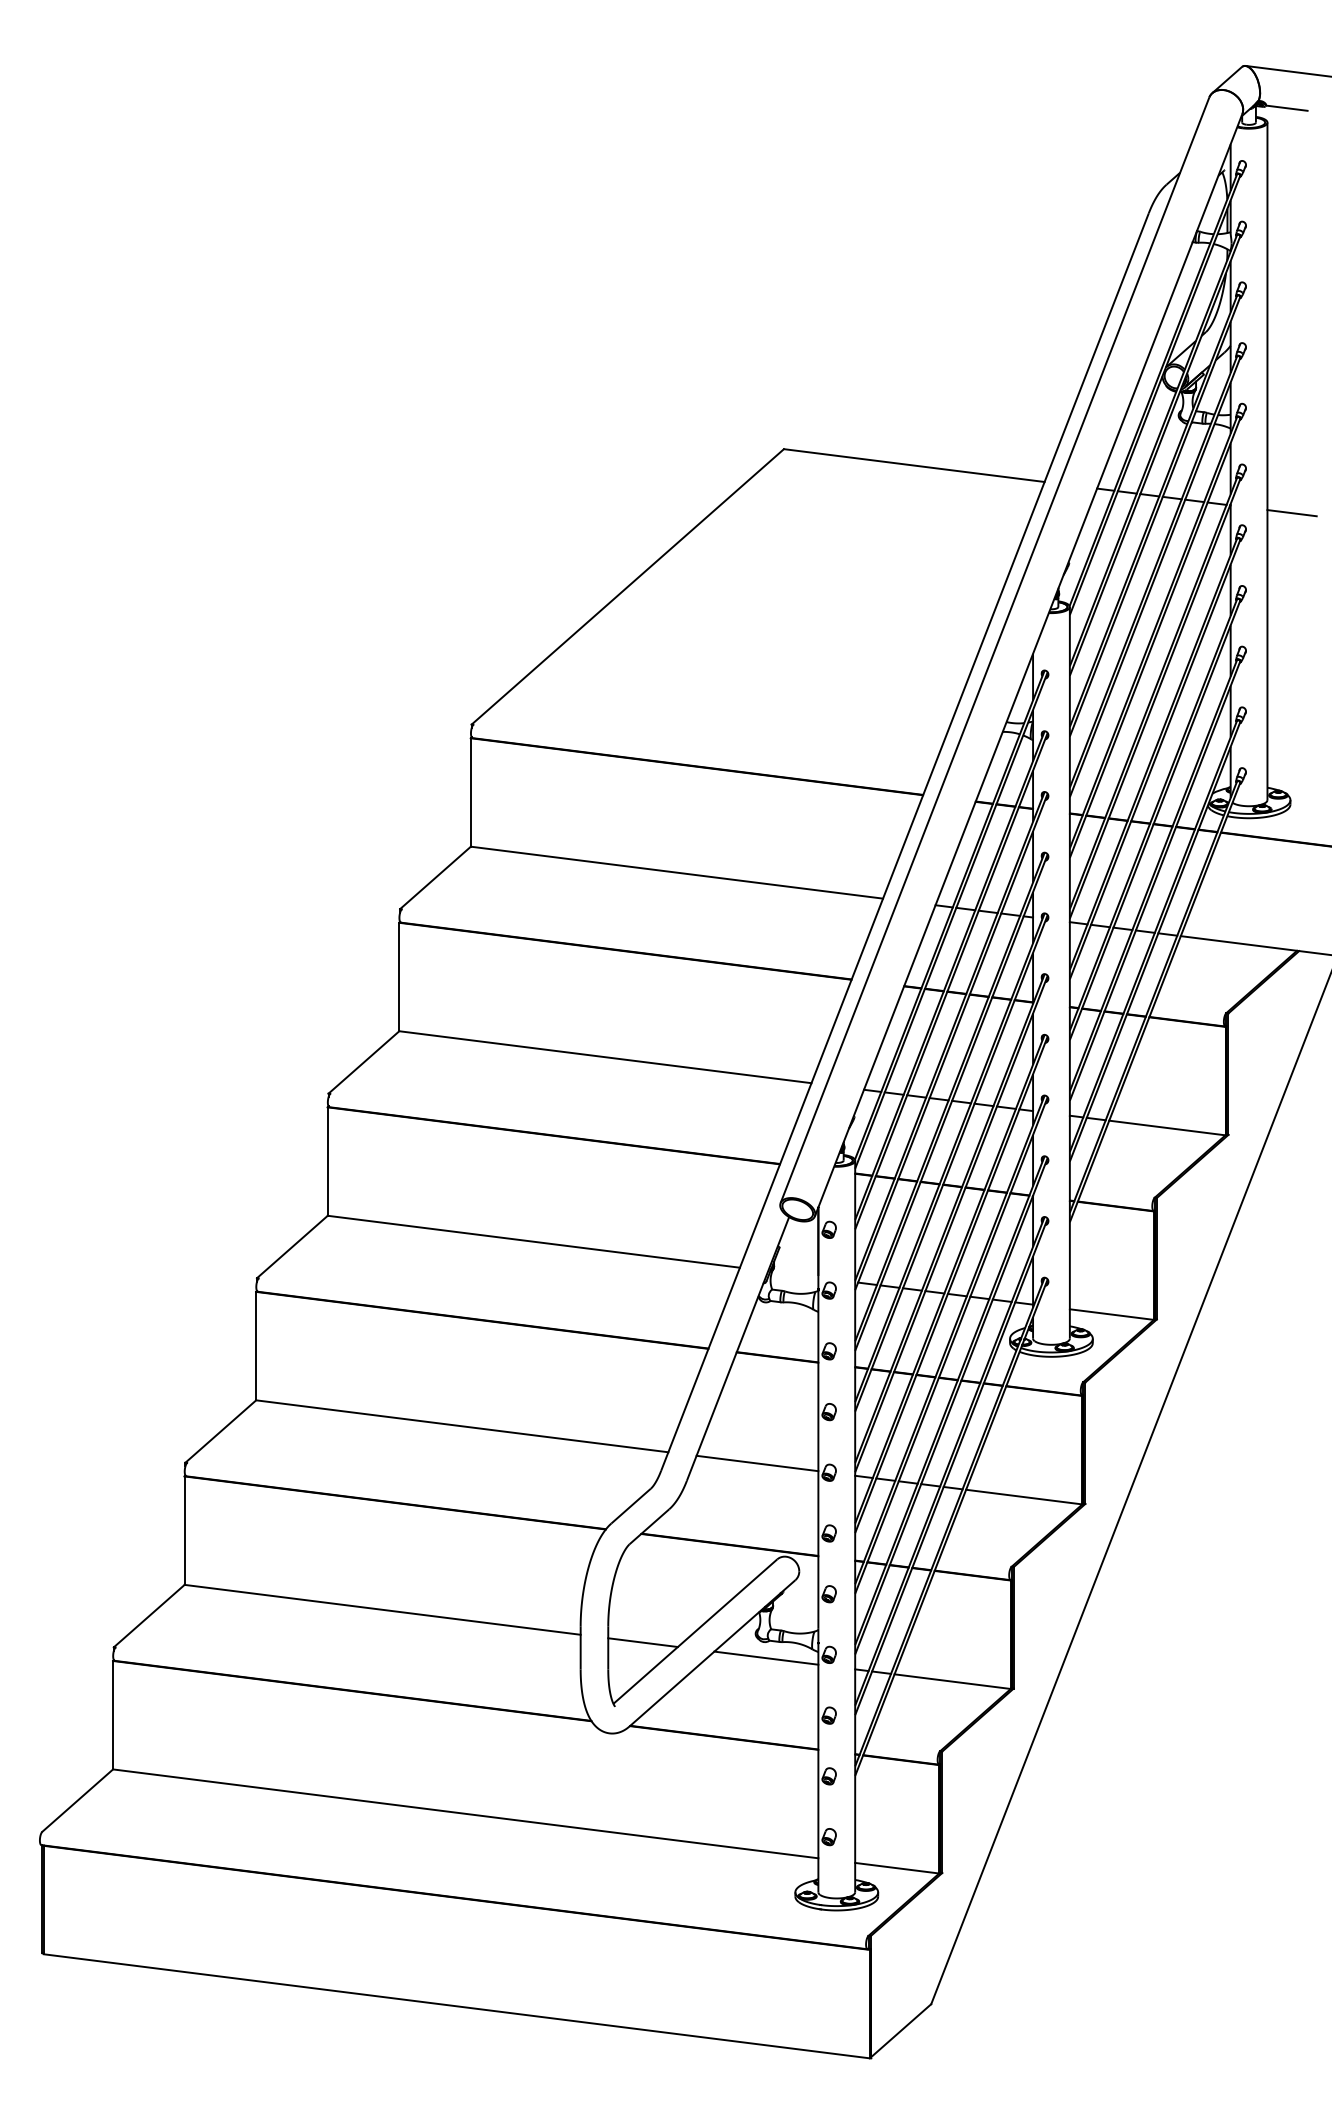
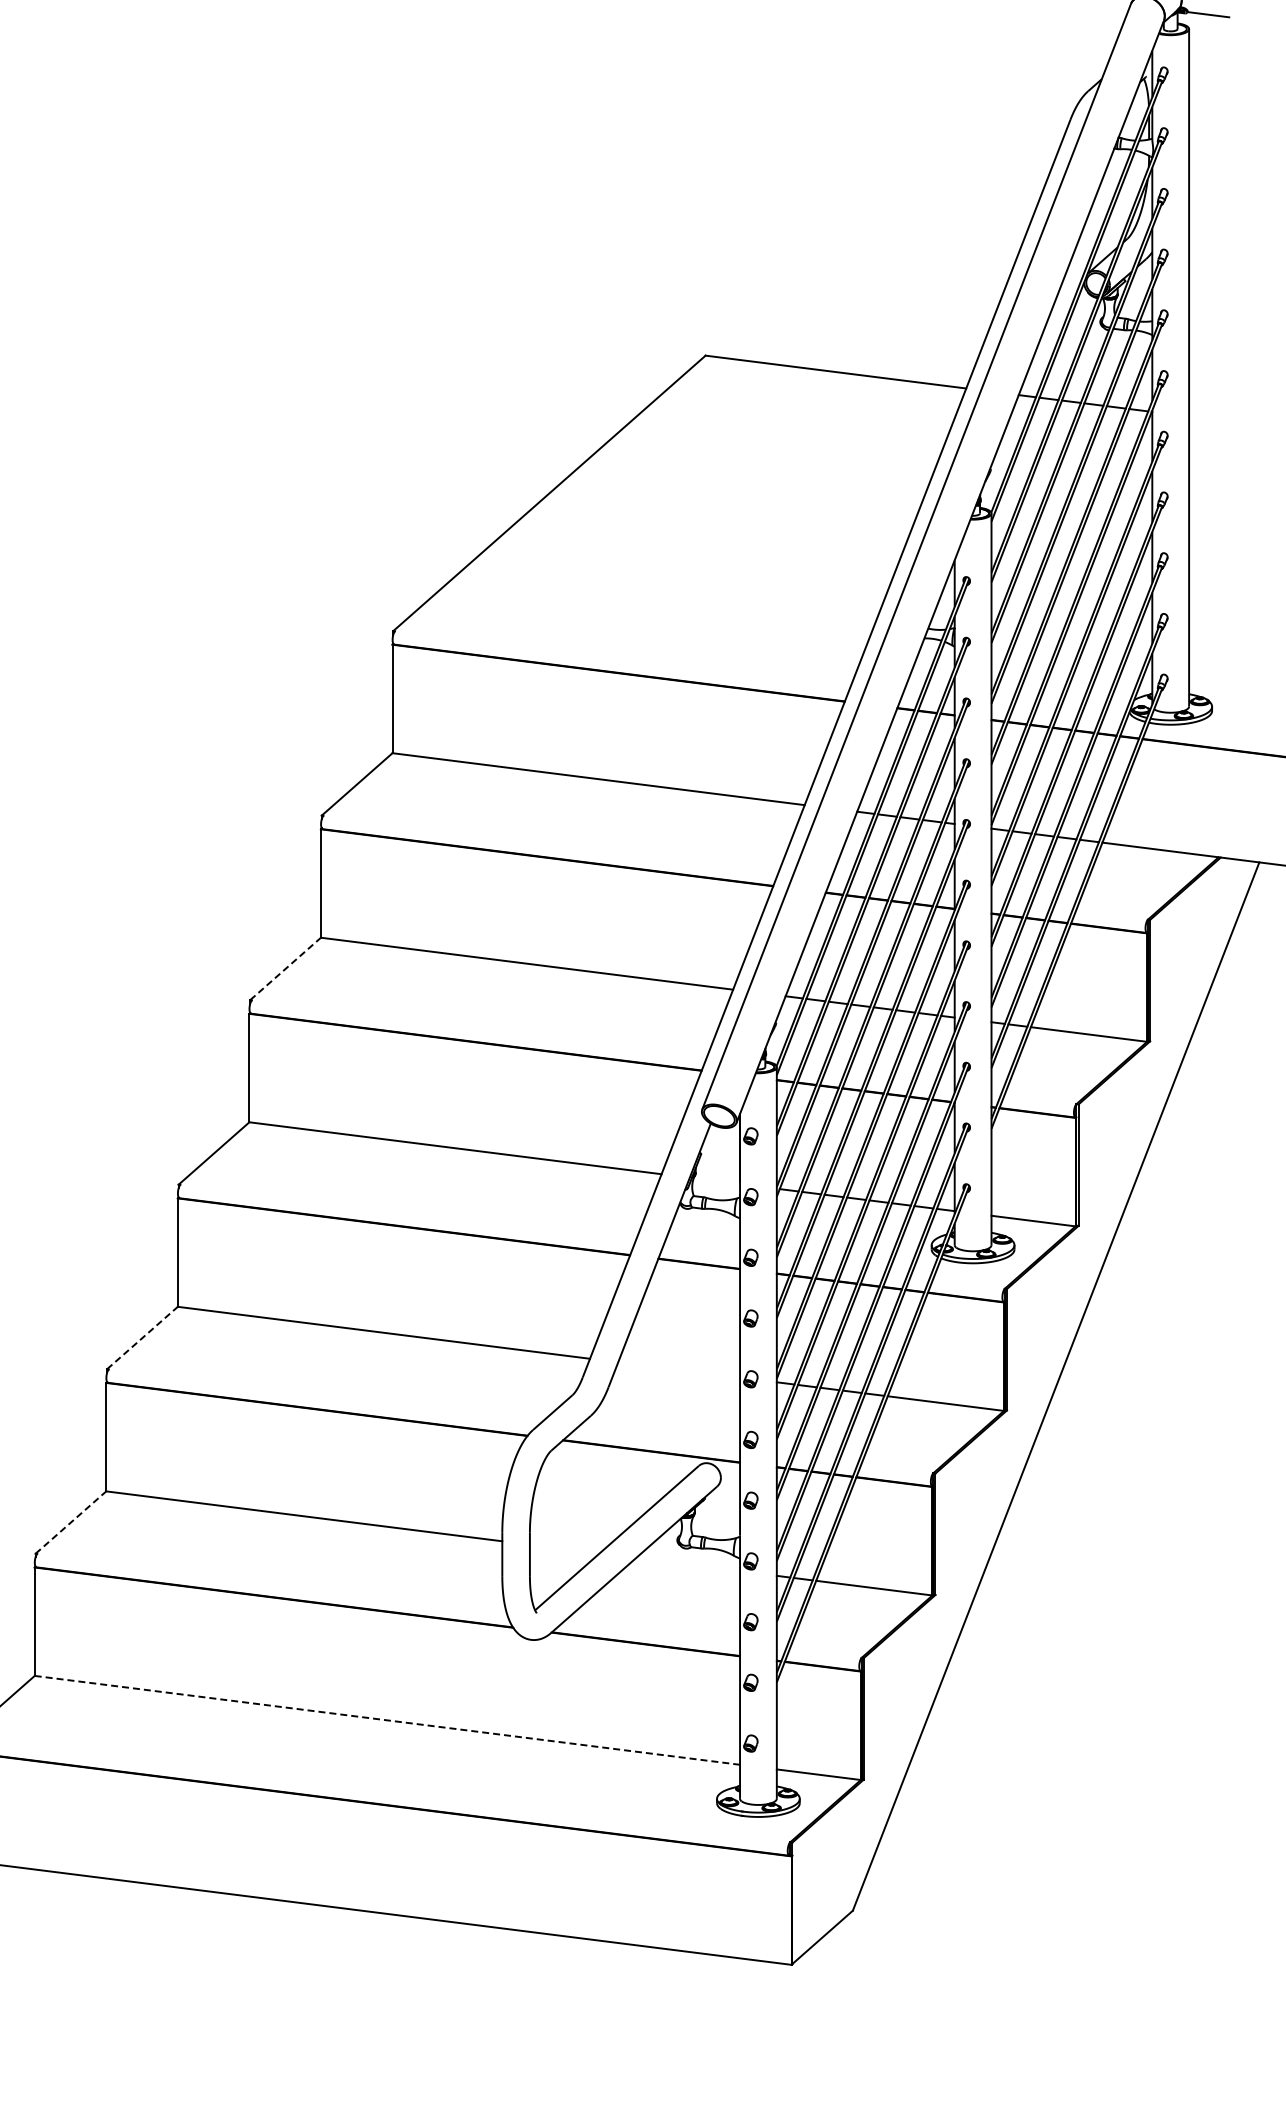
line: (1291, 513) -> (1213, 420), removed
line: (364, 1062) -> (286, 969), solid -> dashed
line: (221, 1431) -> (143, 1338), solid -> dashed
line: (757, 1463) -> (679, 1370), removed
line: (149, 1615) -> (71, 1522), solid -> dashed
line: (642, 1642) -> (564, 1549), removed
line: (766, 1657) -> (688, 1564), removed
line: (466, 1813) -> (388, 1720), solid -> dashed

